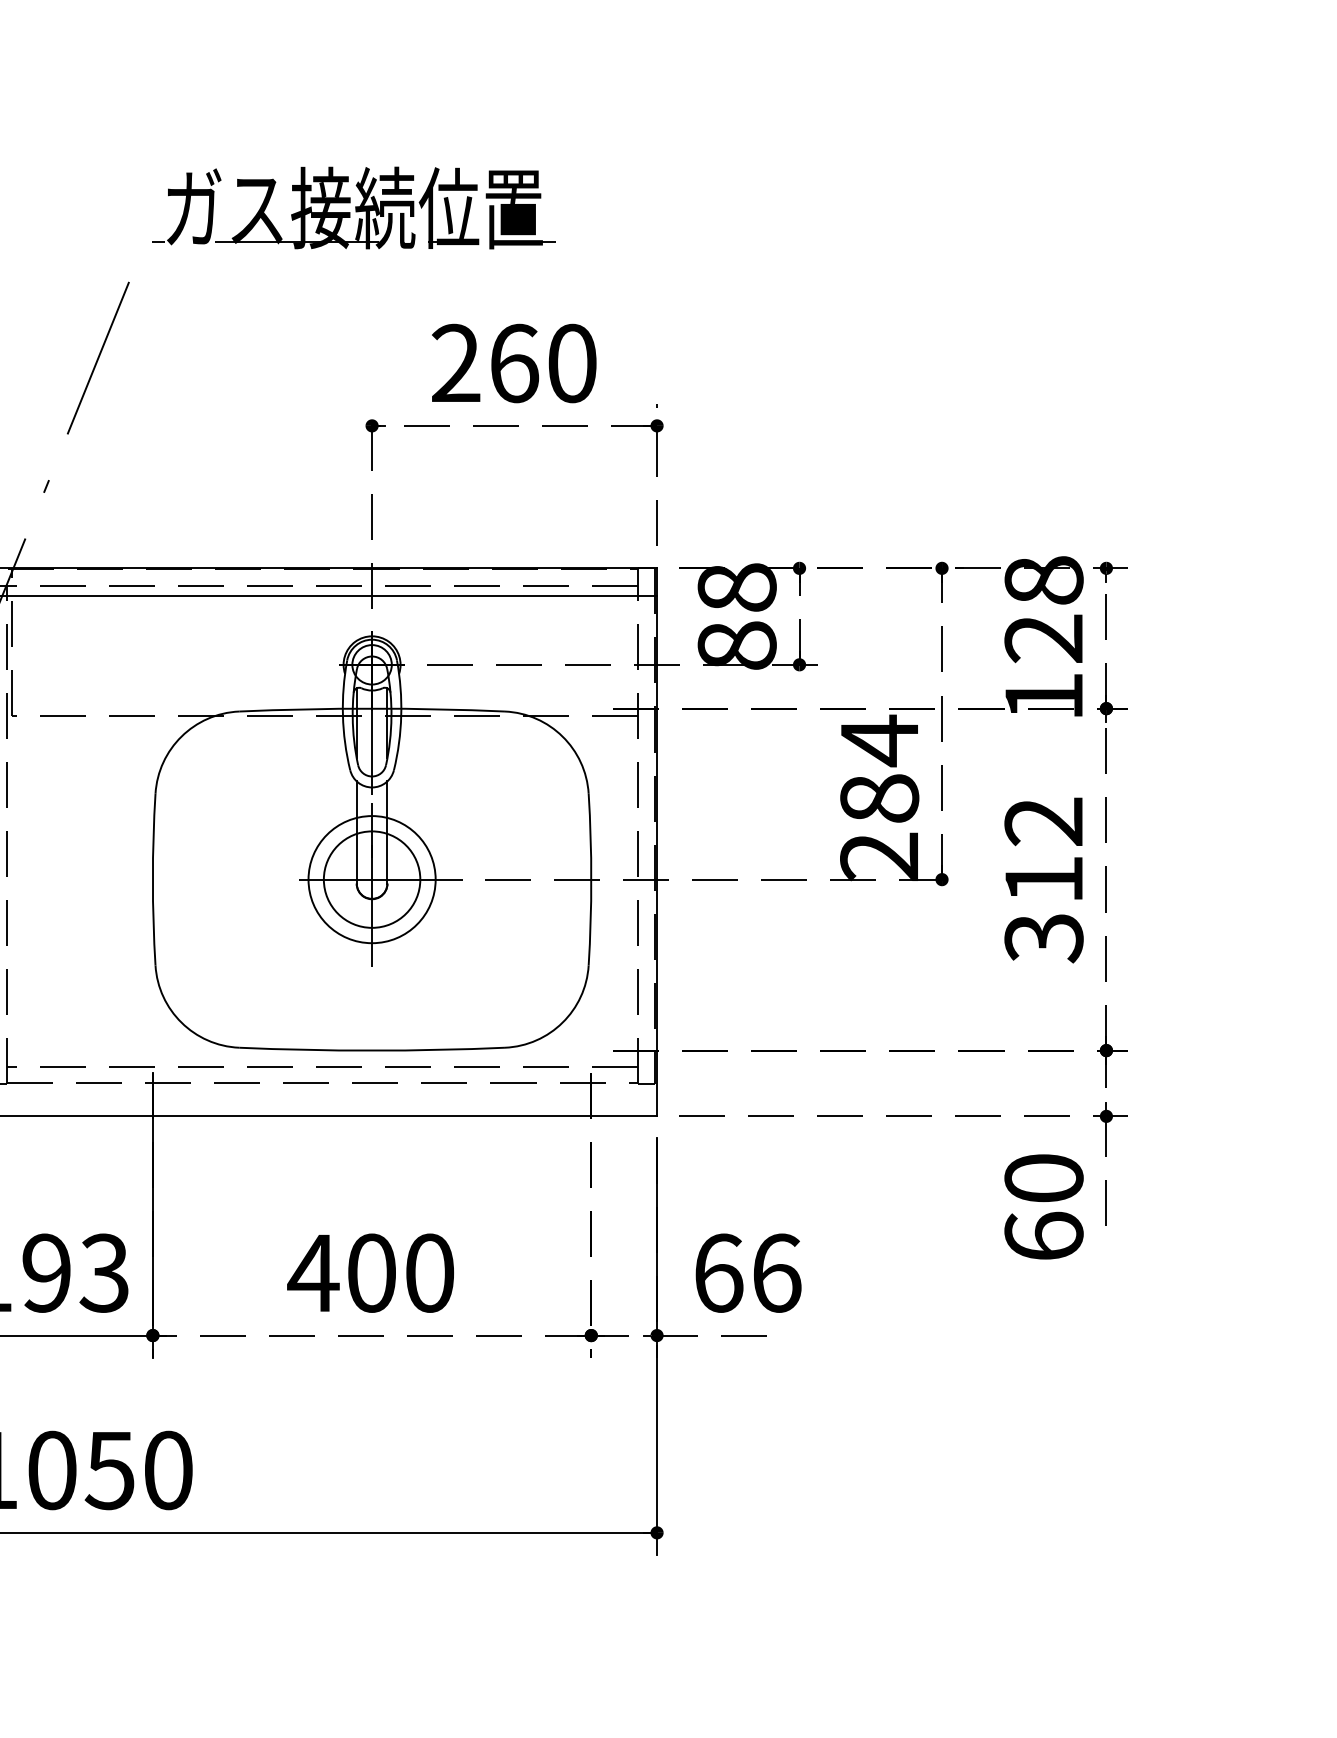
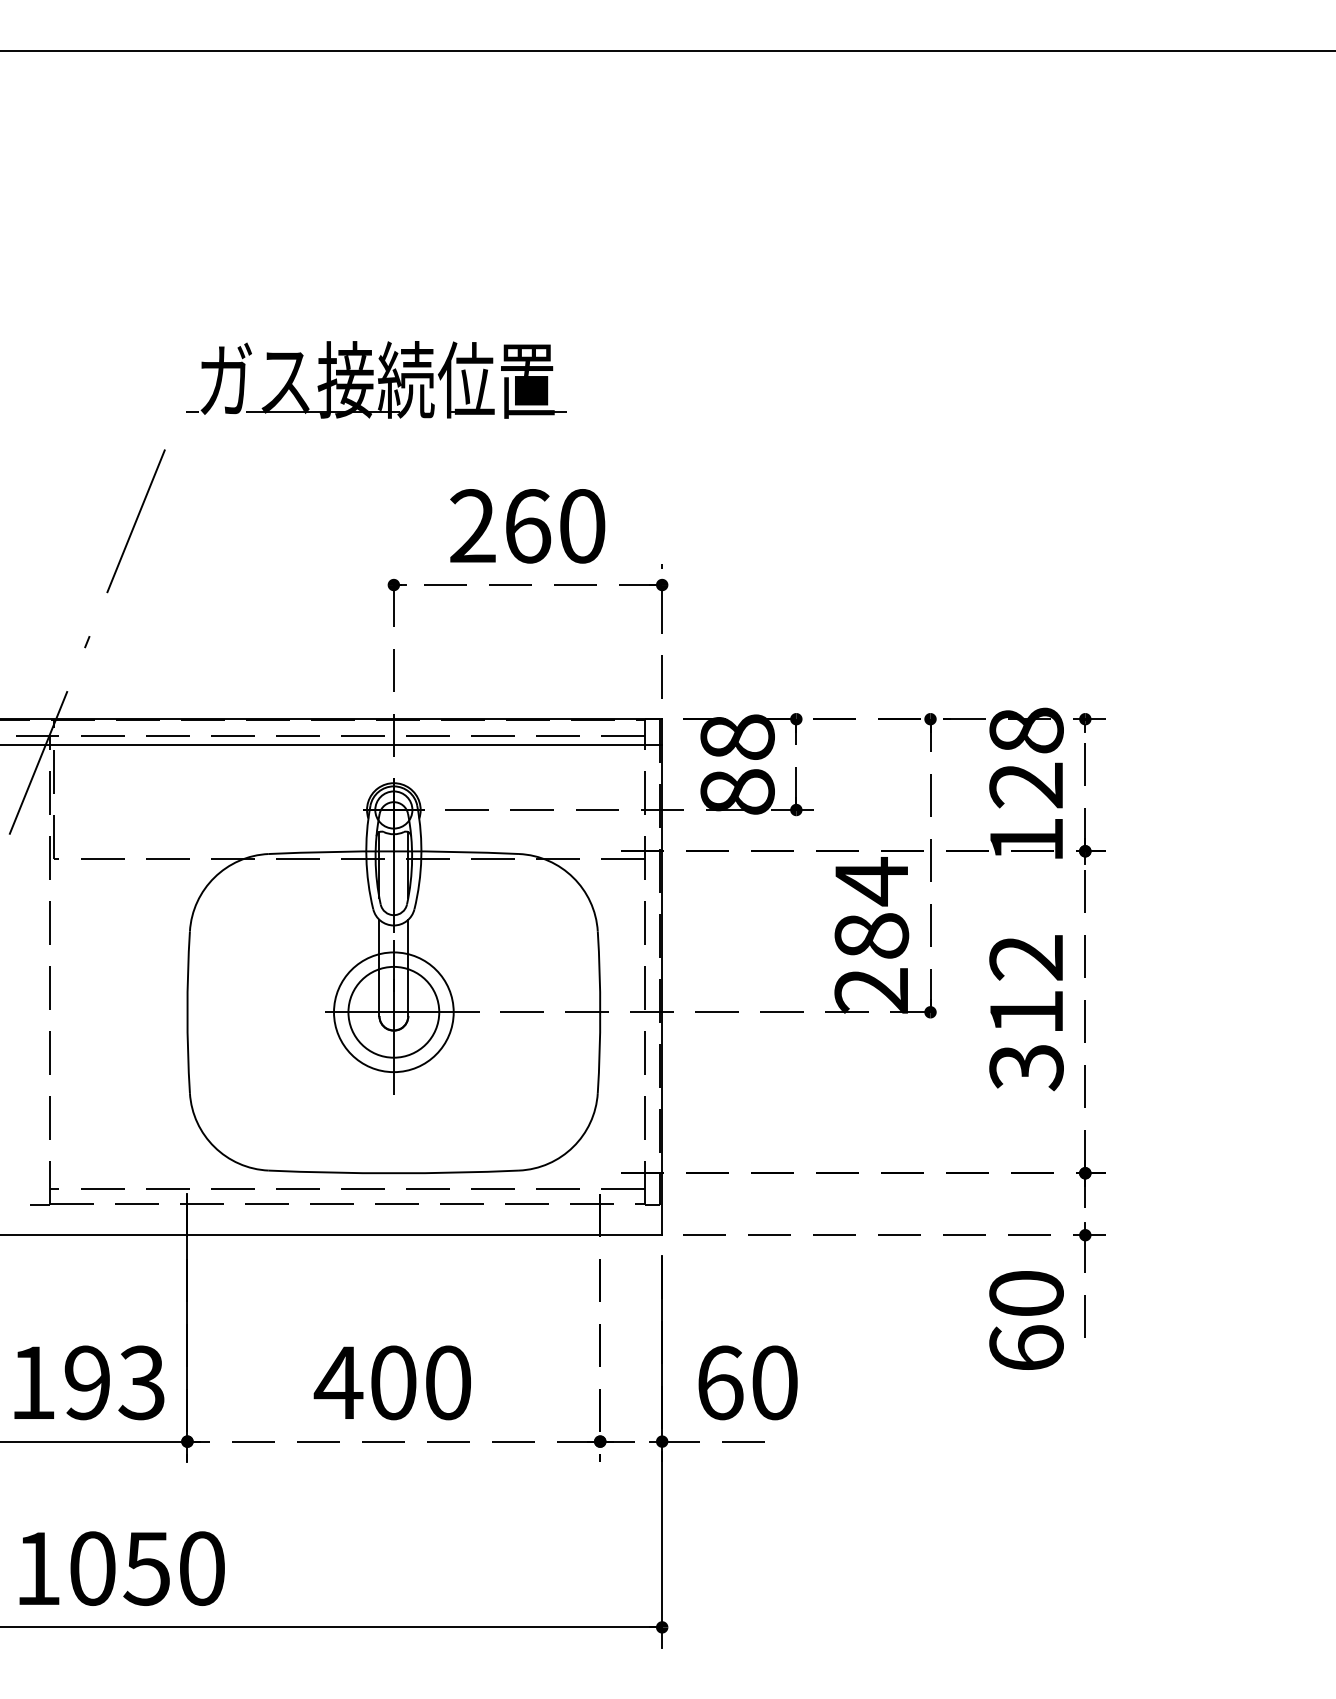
text: (777, 1272) -> (775, 1382), 66 -> 60

